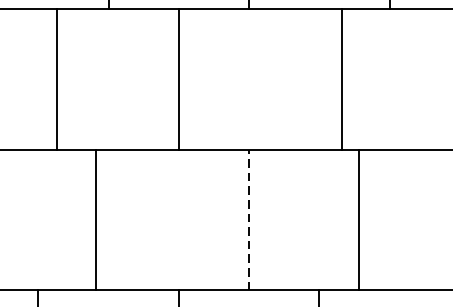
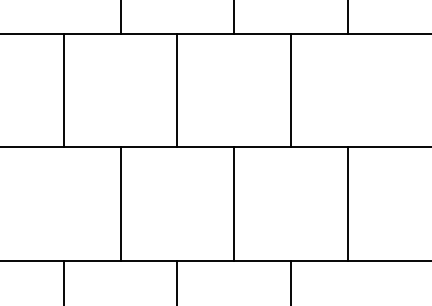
line: (56, 79) -> (63, 90), moved
line: (342, 79) -> (291, 90), moved
line: (96, 220) -> (120, 204), moved
line: (249, 220) -> (234, 204), dashed -> solid
line: (358, 220) -> (347, 204), moved

